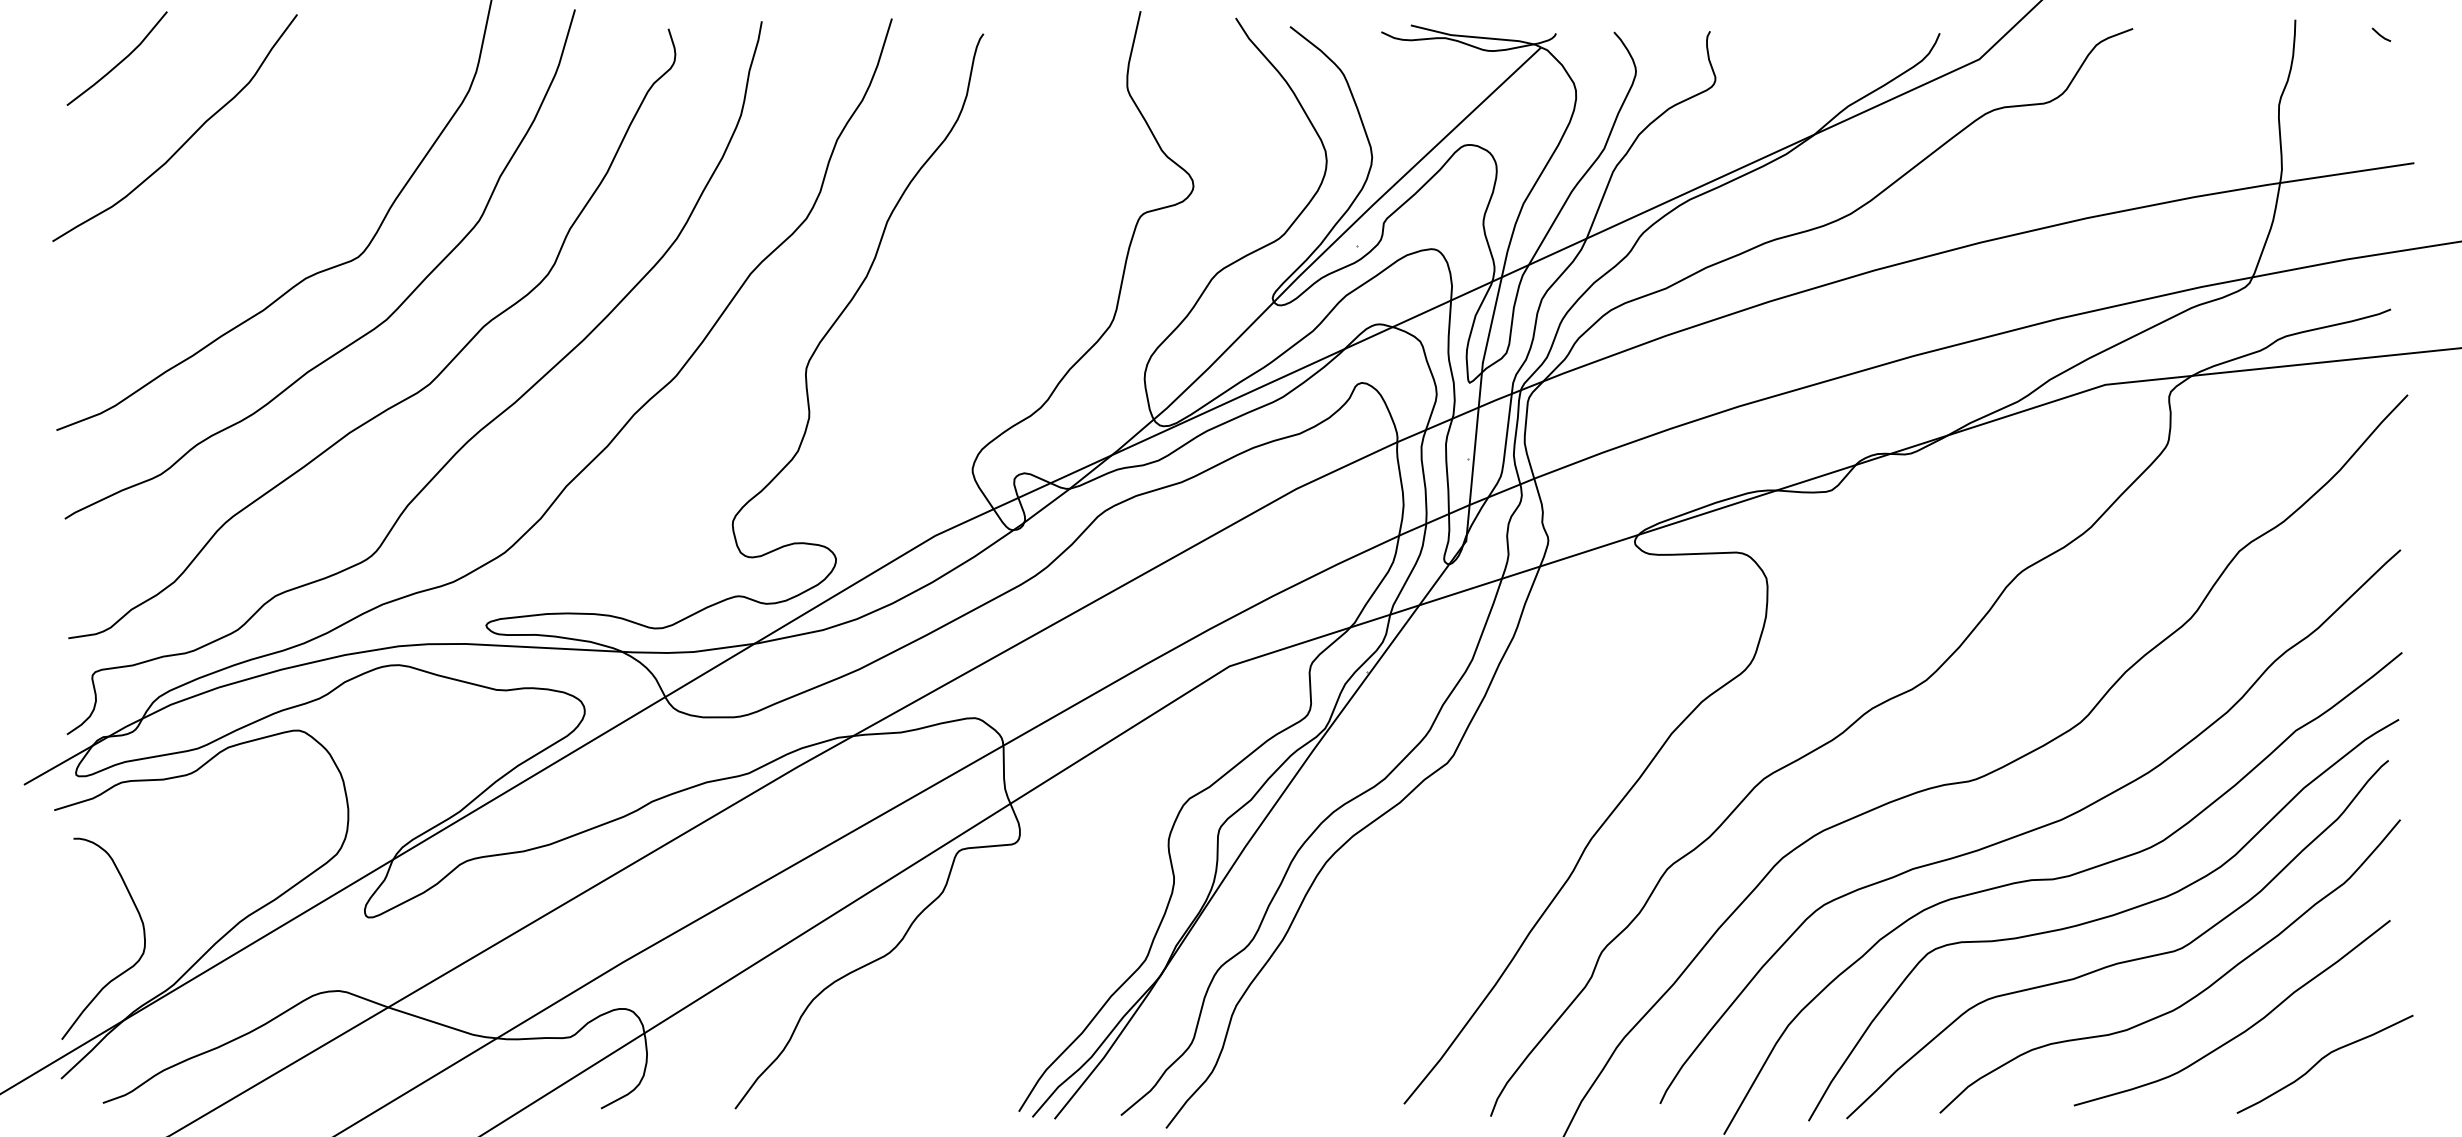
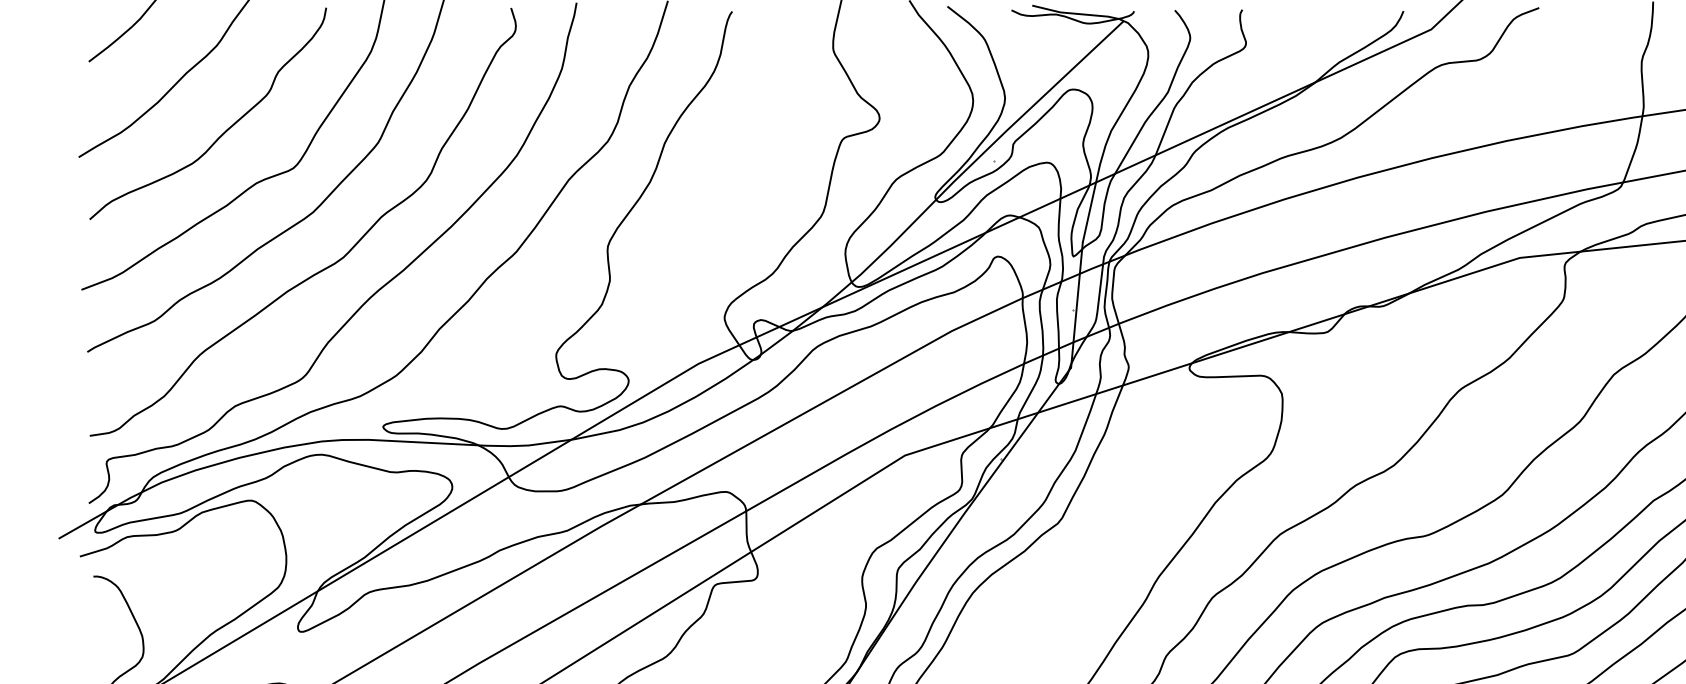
curve: (260, 204) -> (224, 131), added

